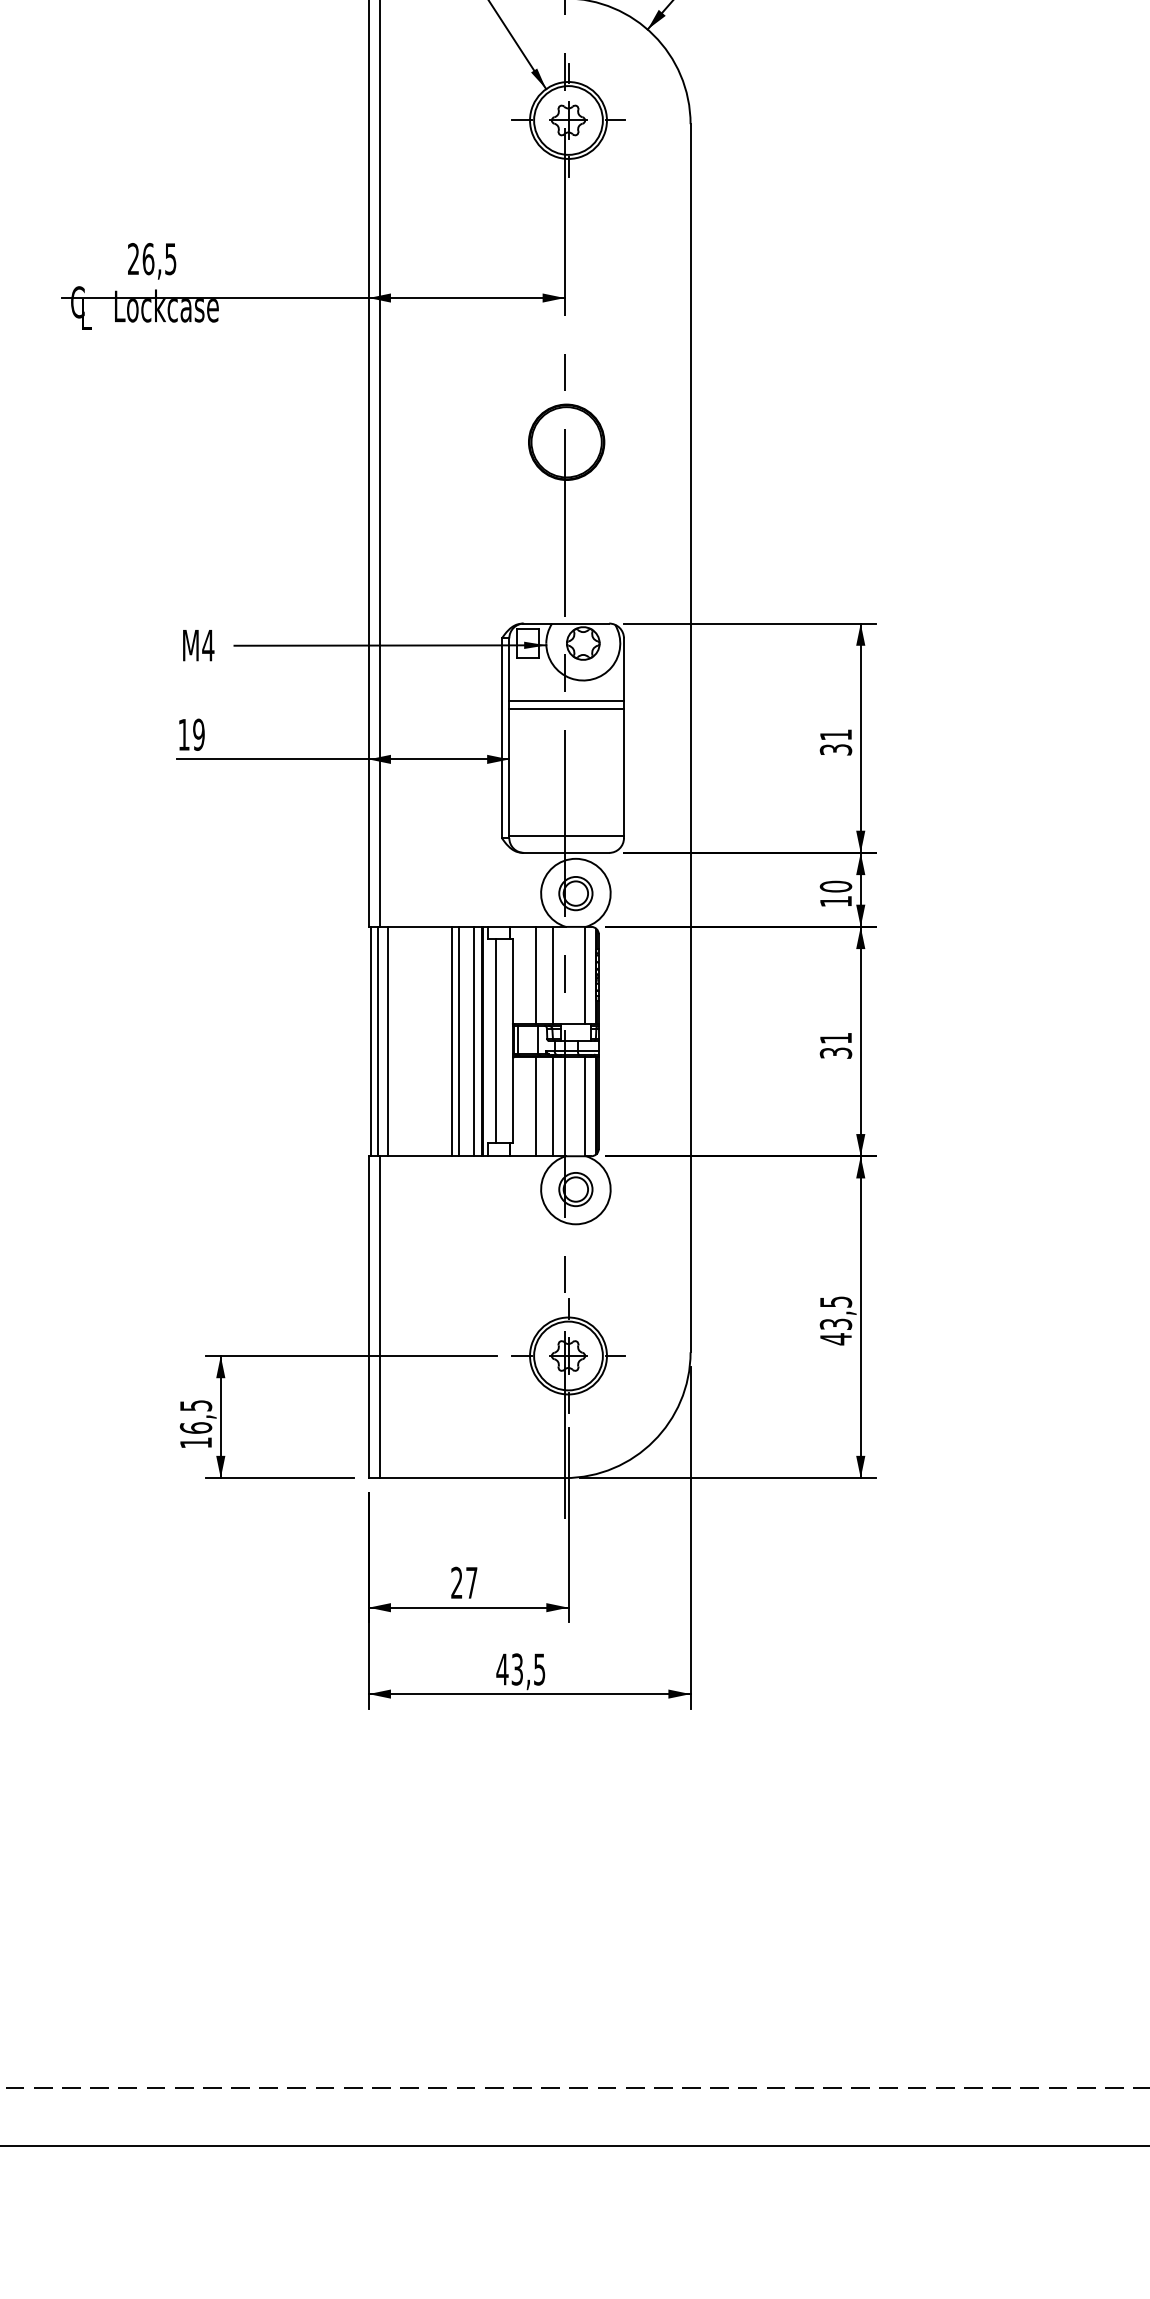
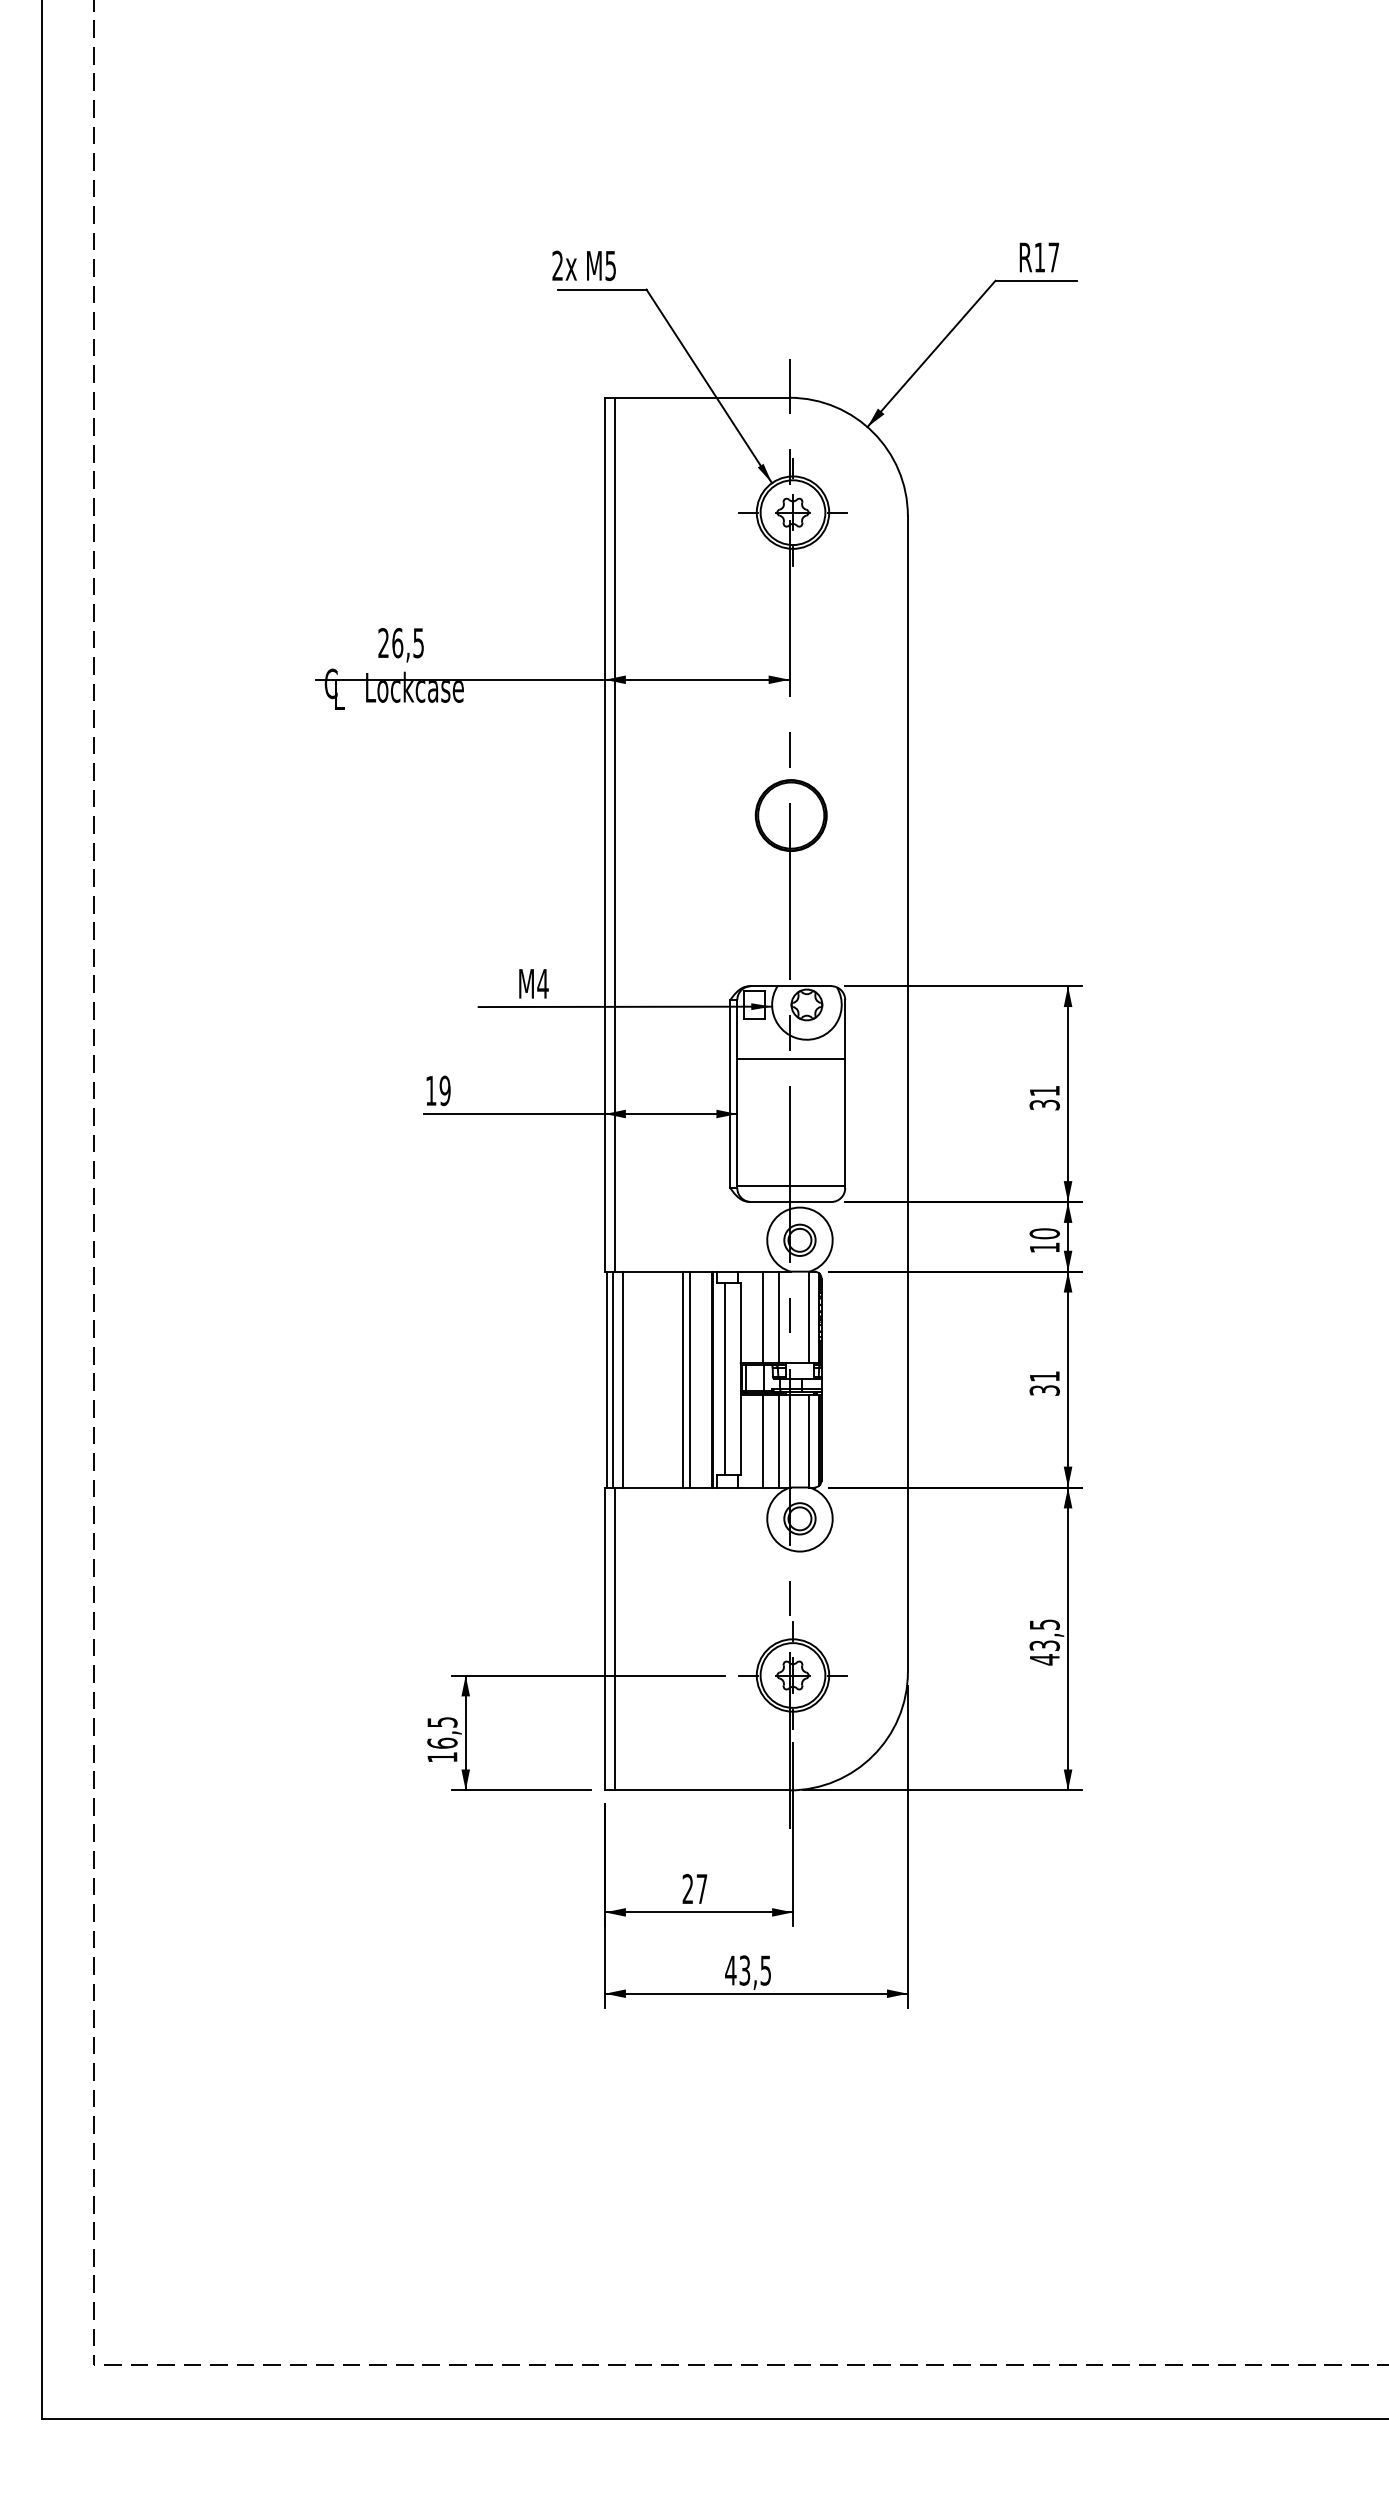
text: (198, 645) -> (533, 983), moved
line: (566, 708) -> (791, 1066), removed
line: (473, 1041) -> (703, 1379), removed

